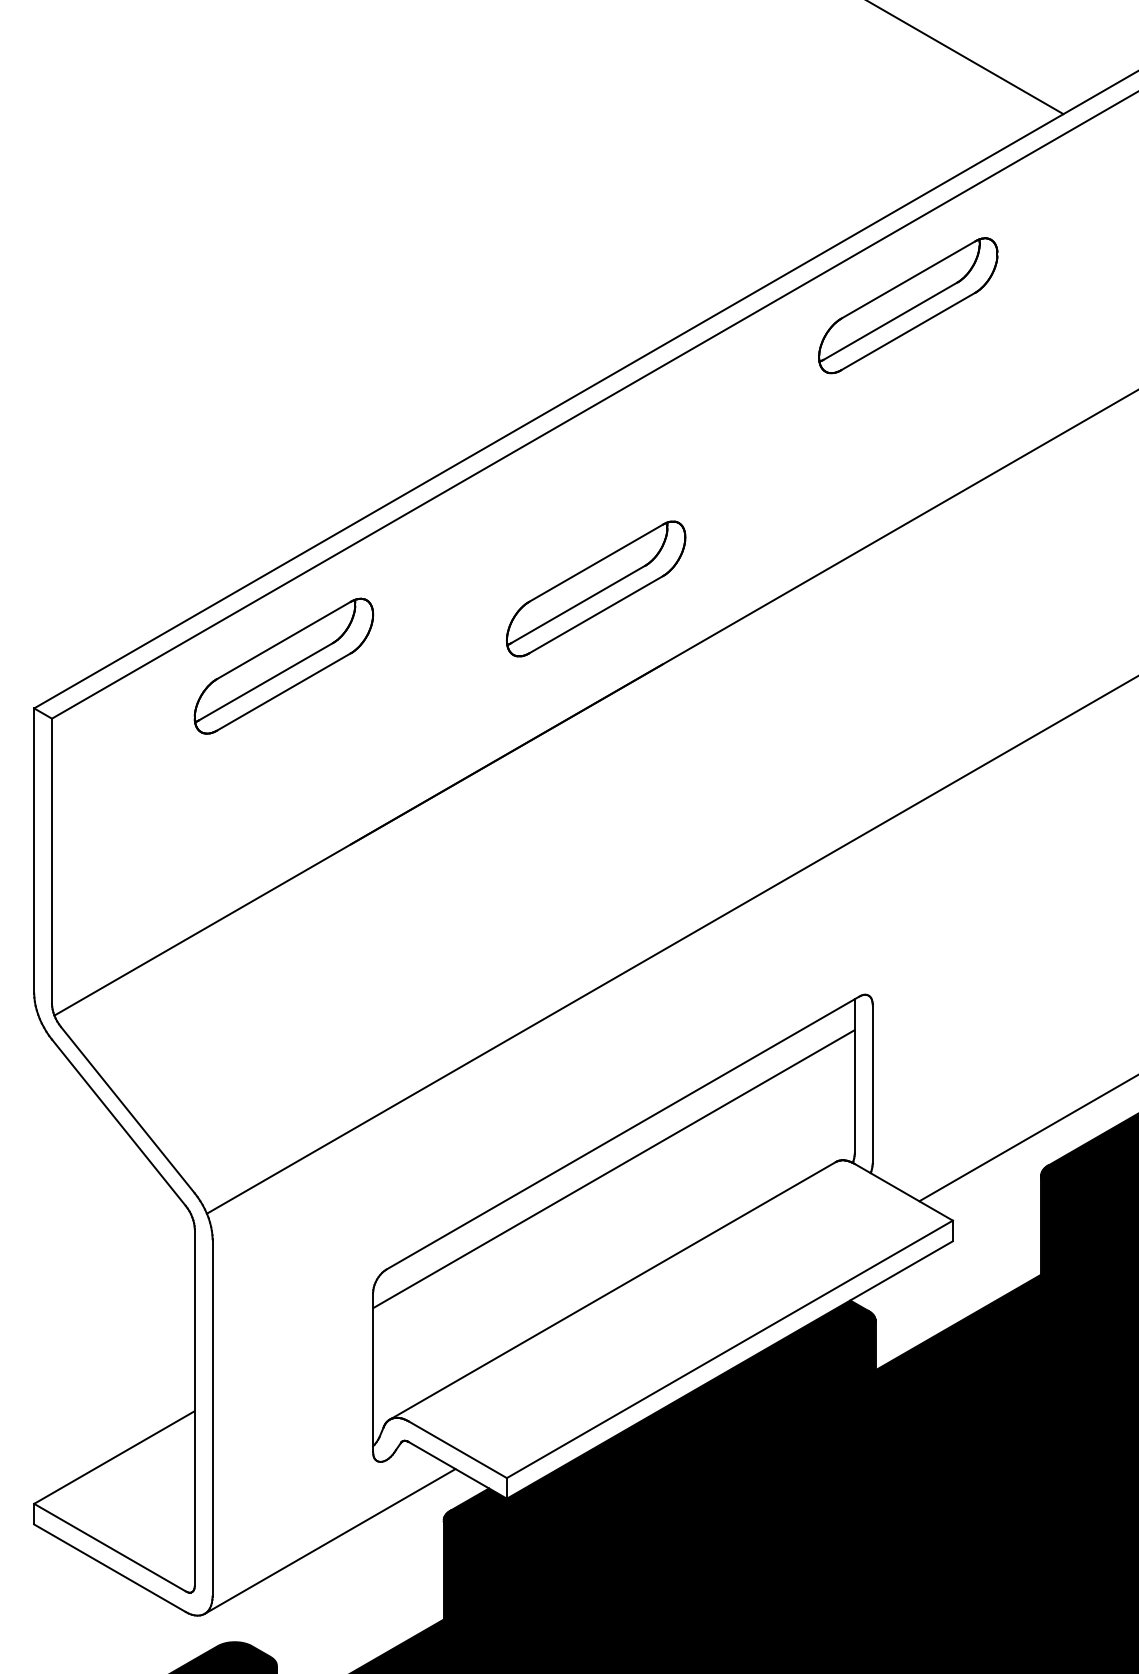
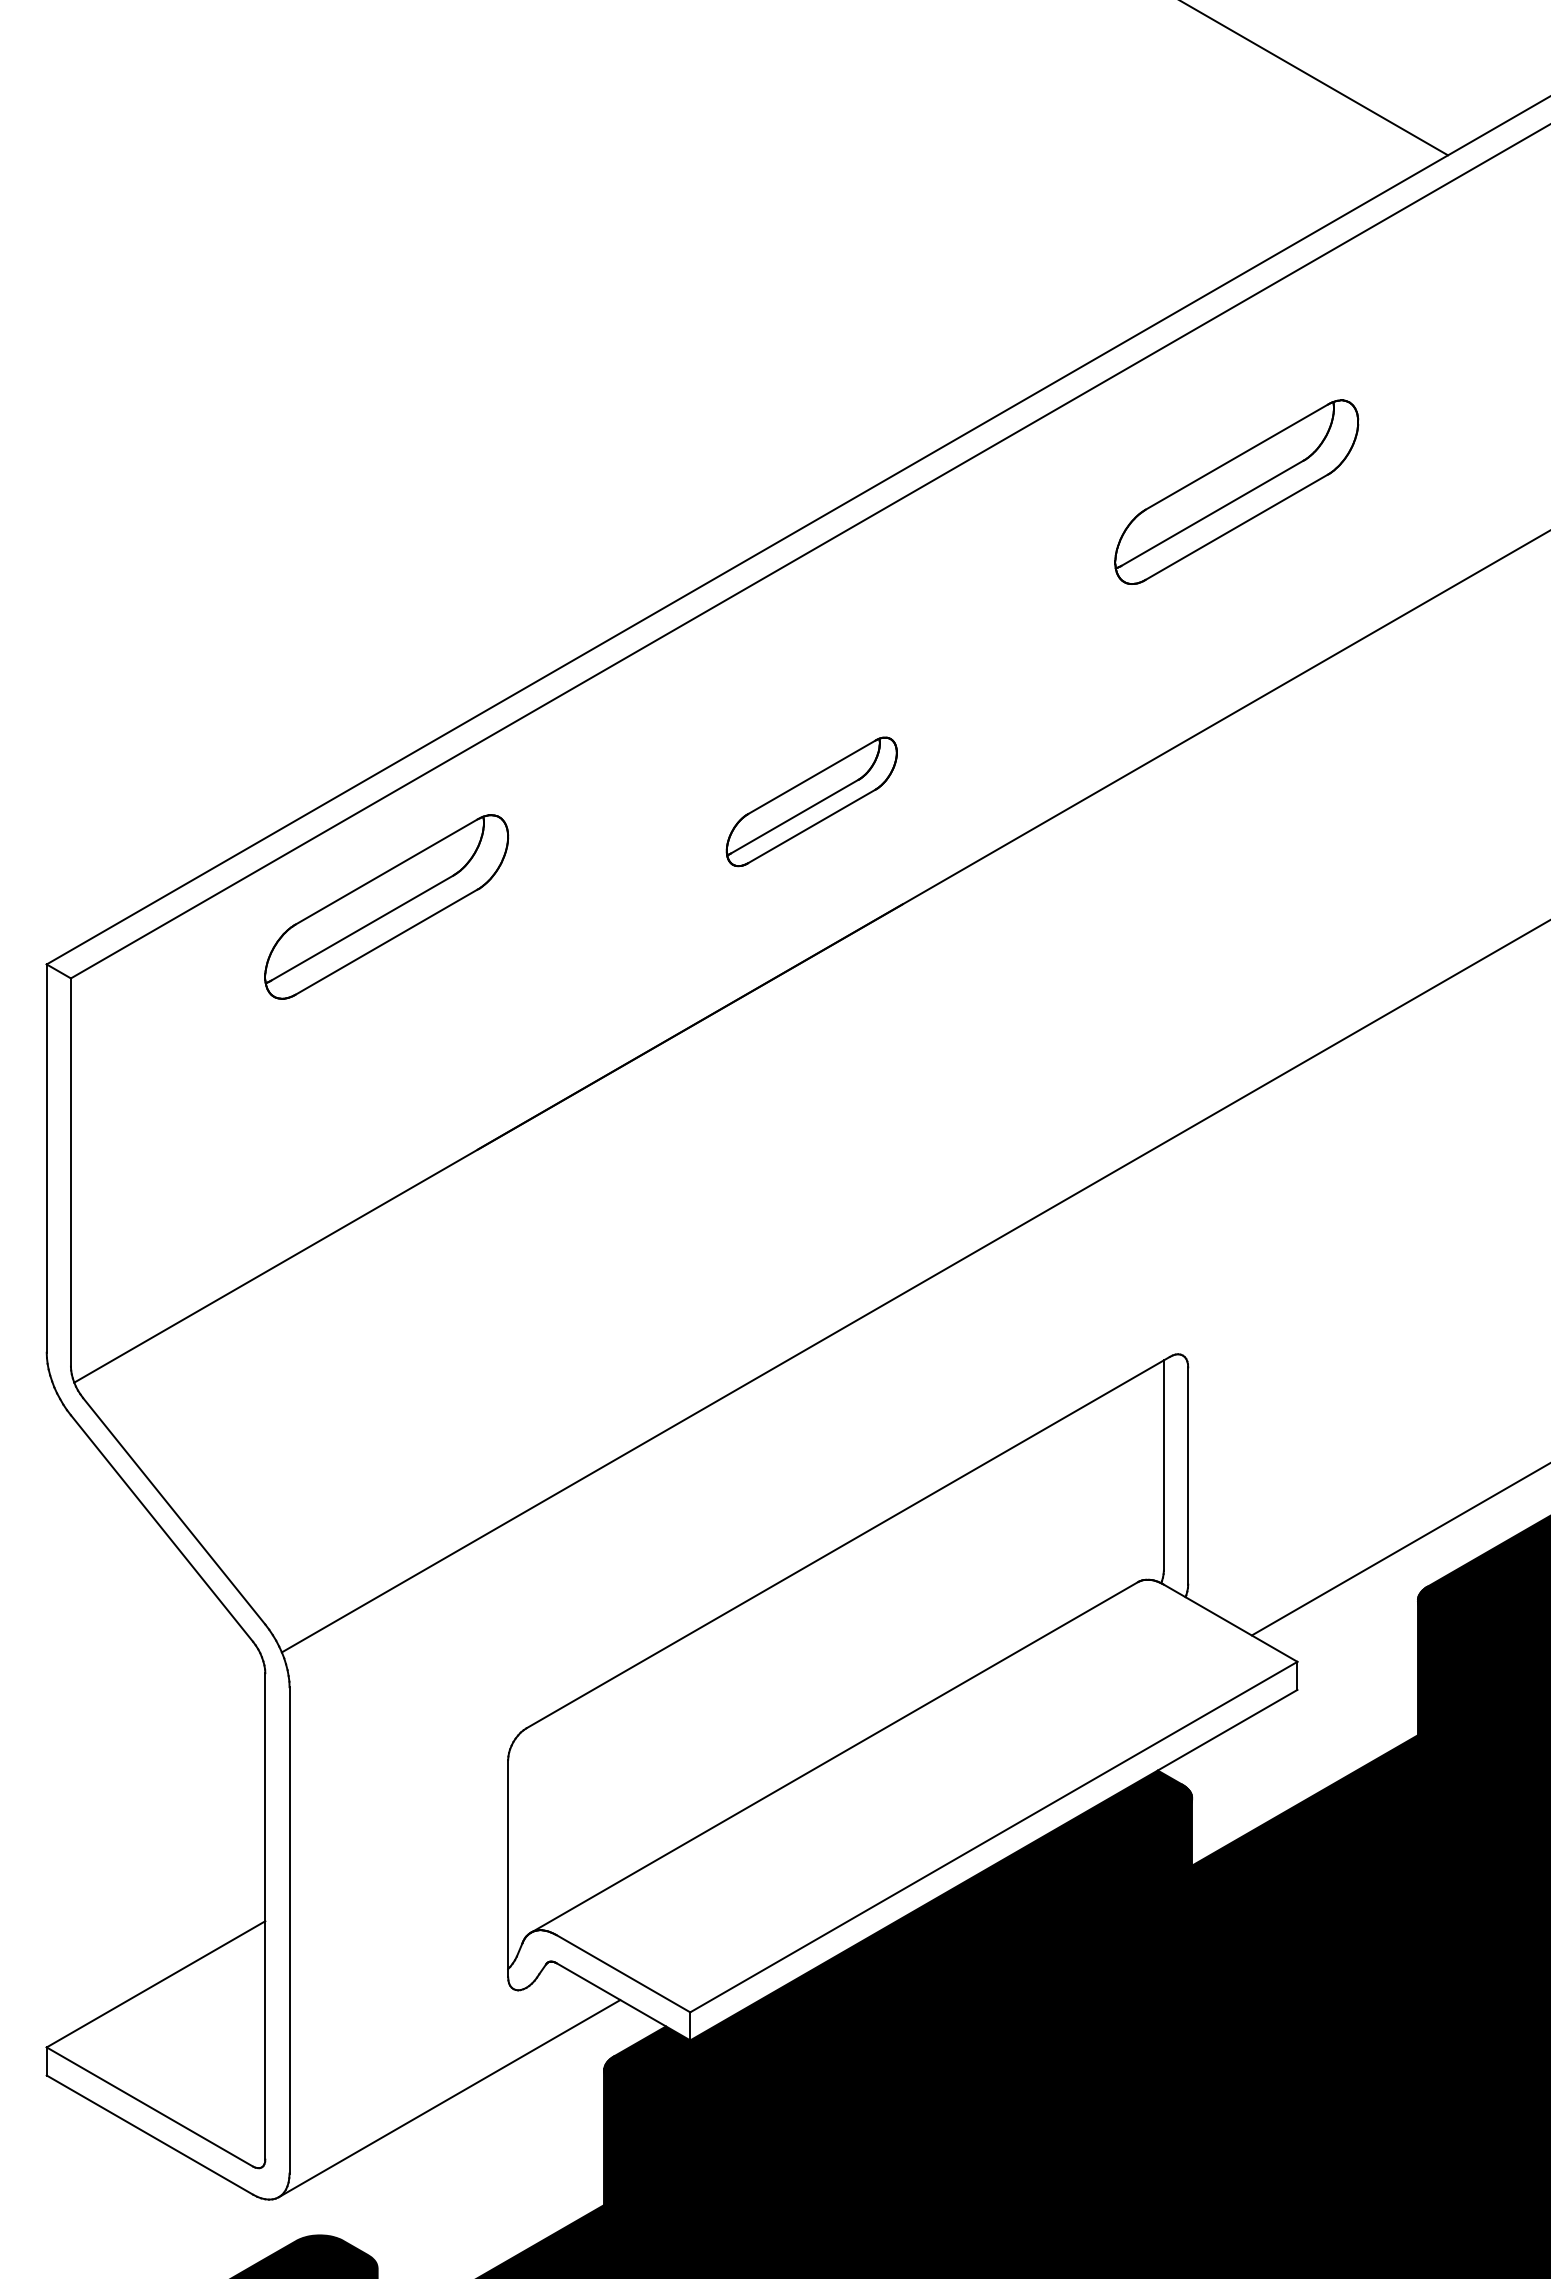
part: (908, 305) -> (1236, 491), moved
part: (595, 588) -> (811, 801), size x0.7
line: (613, 1168) -> (835, 1591), removed

